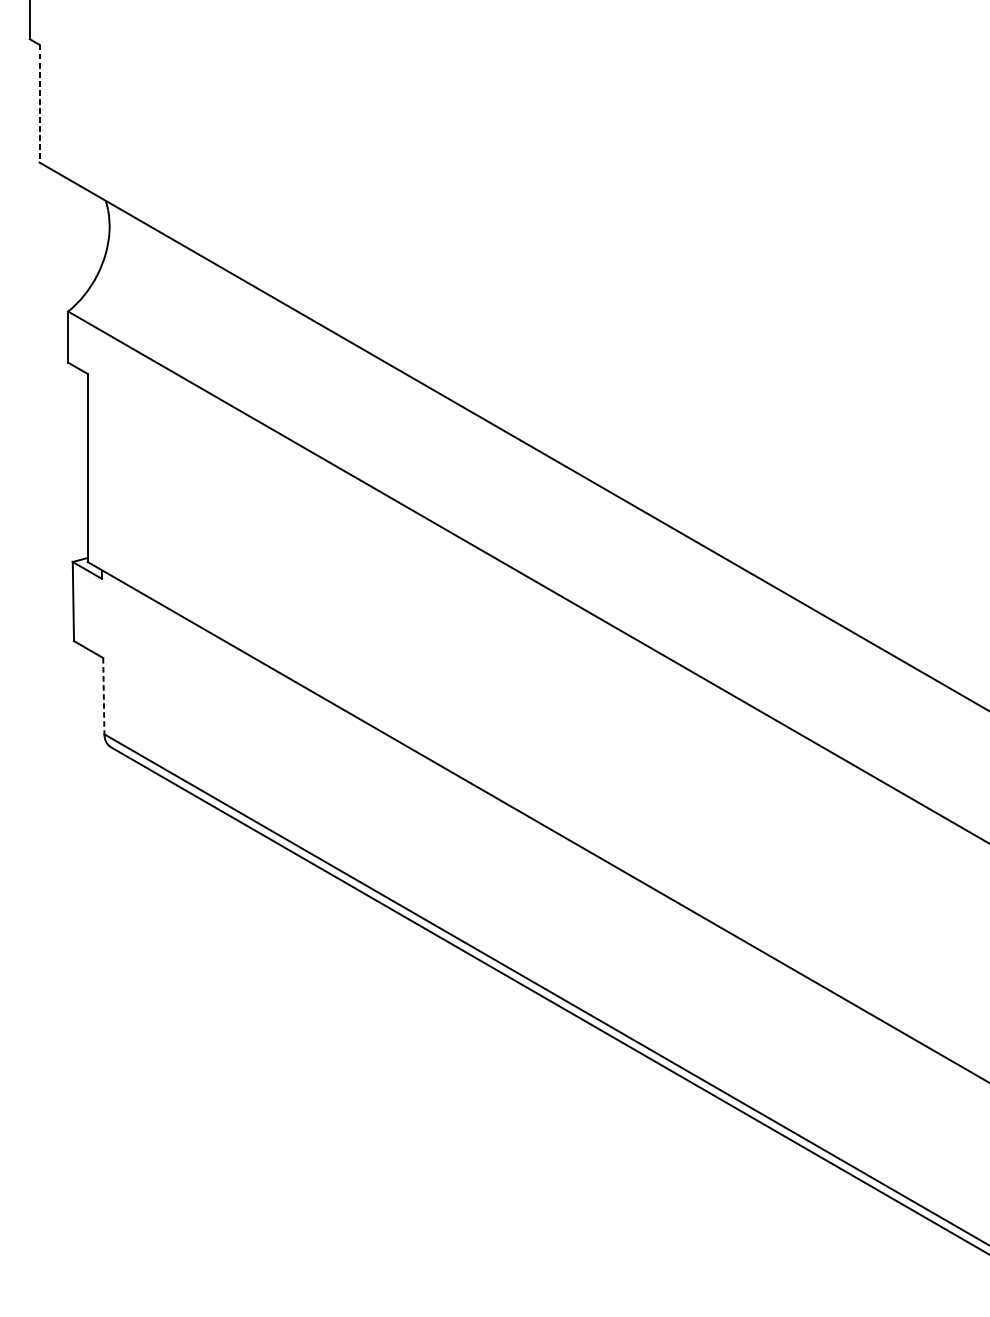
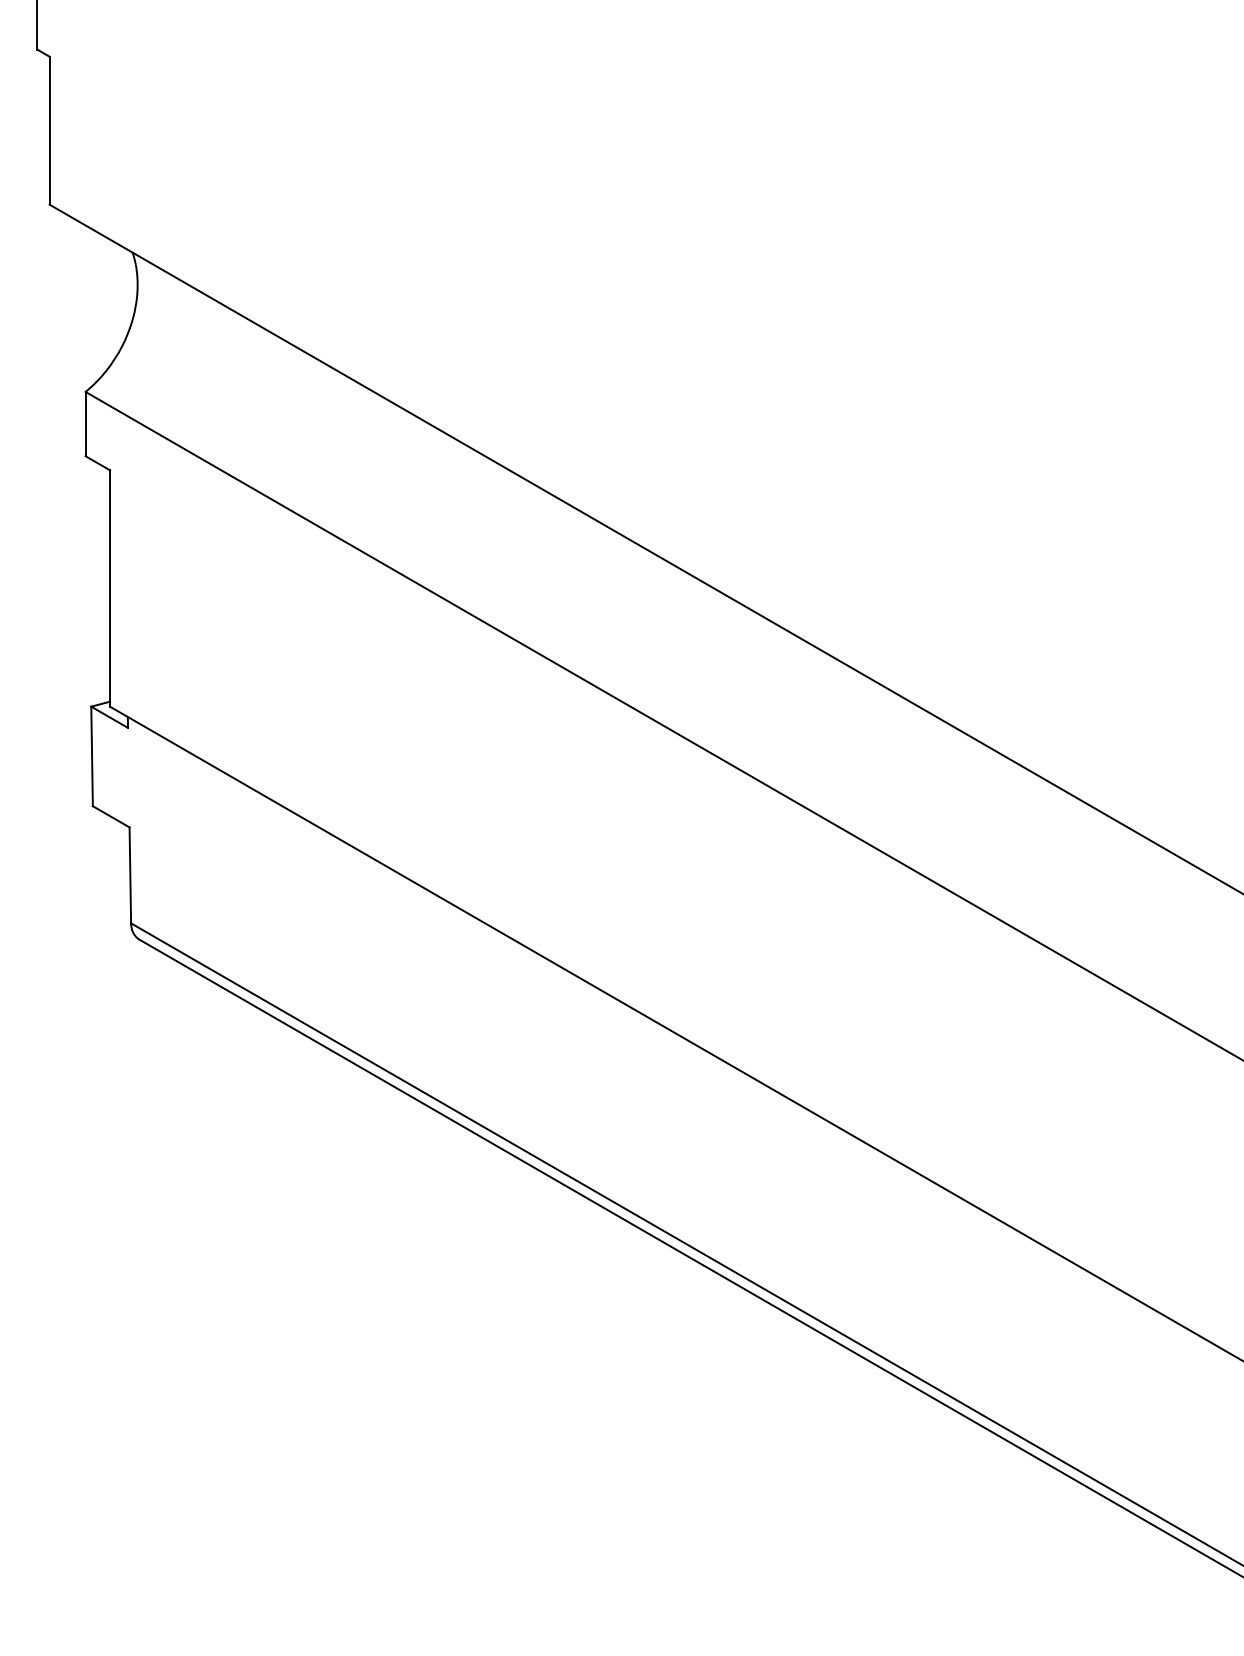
line: (39, 103) -> (49, 130), dashed -> solid
line: (103, 696) -> (130, 875), dashed -> solid

